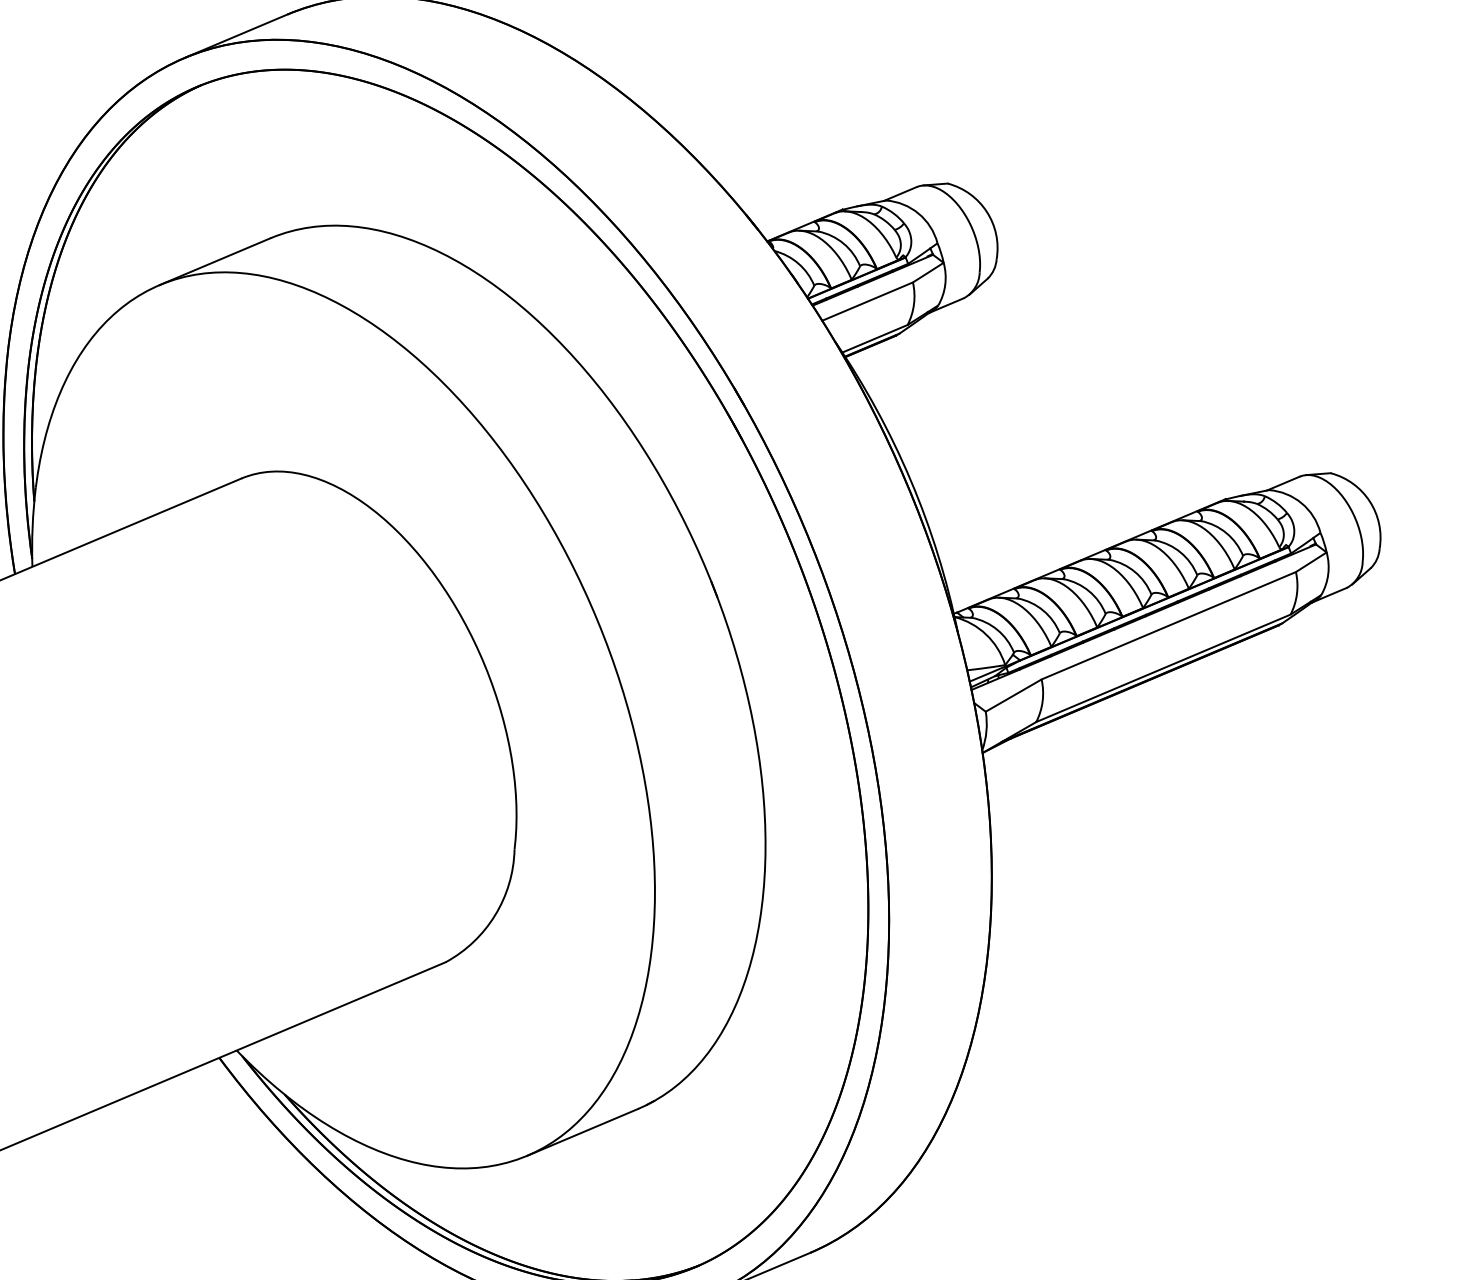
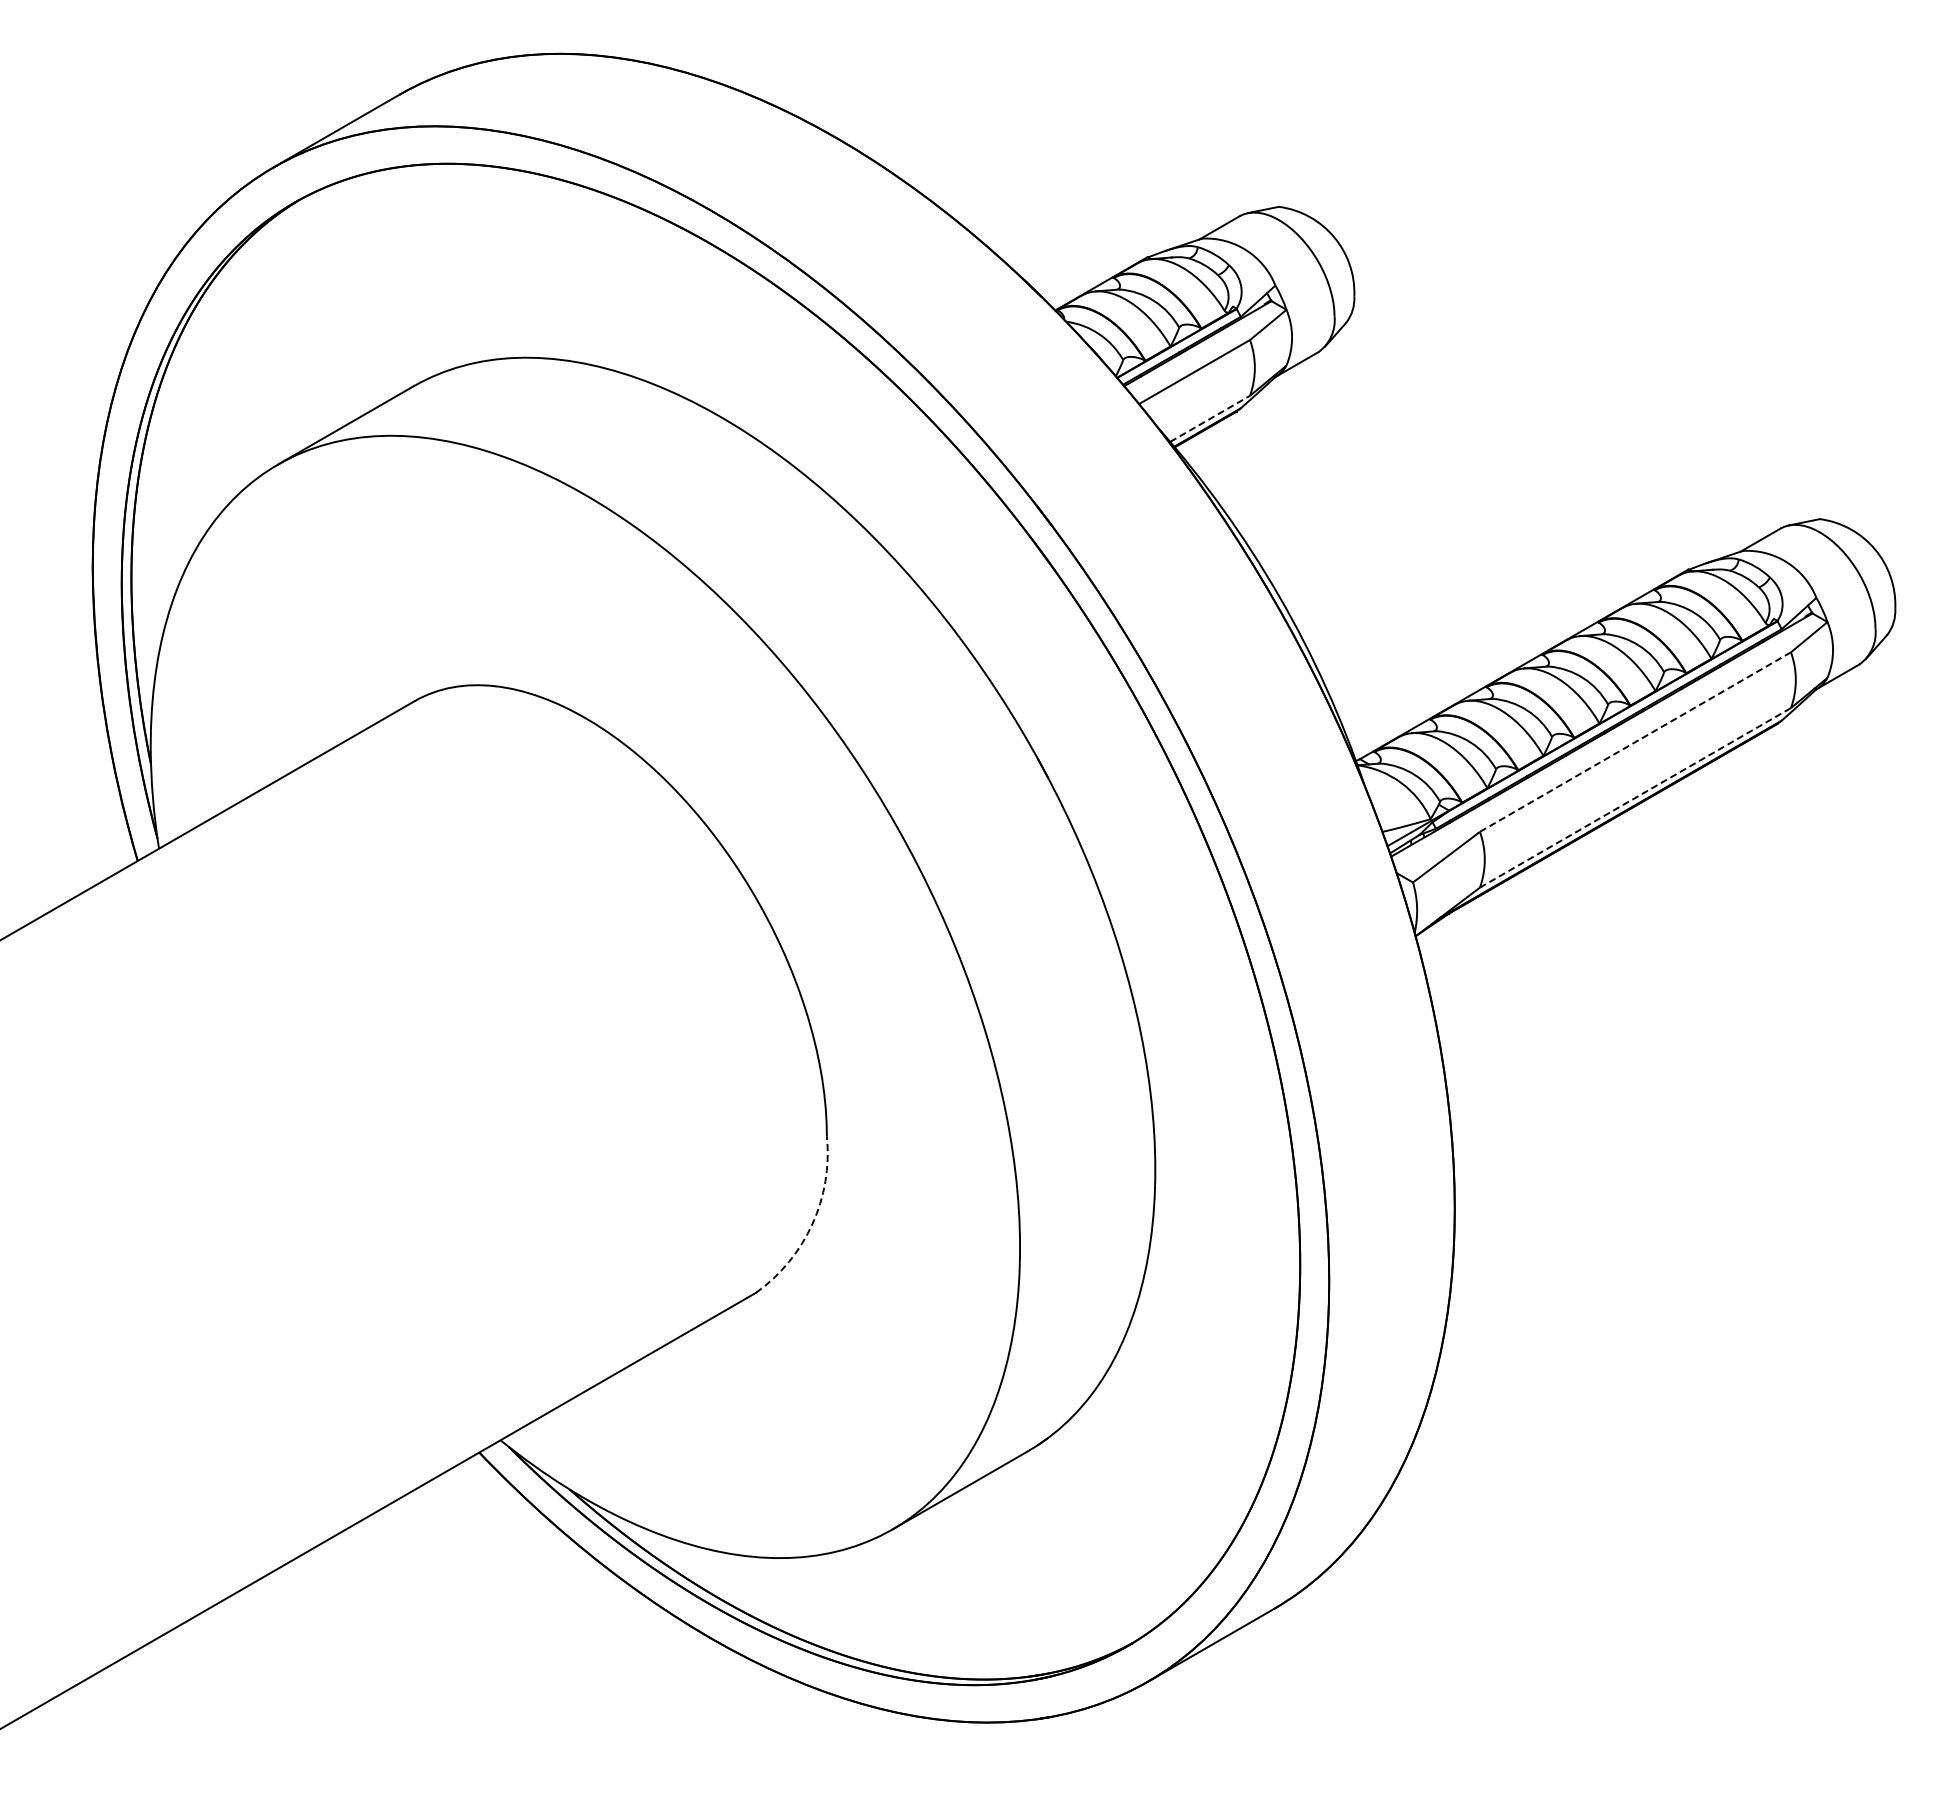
line: (875, 338) -> (1210, 418), solid -> dashed
line: (1168, 626) -> (1635, 742), solid -> dashed
line: (1163, 668) -> (1635, 797), solid -> dashed
arc: (495, 915) -> (812, 1224), solid -> dashed

